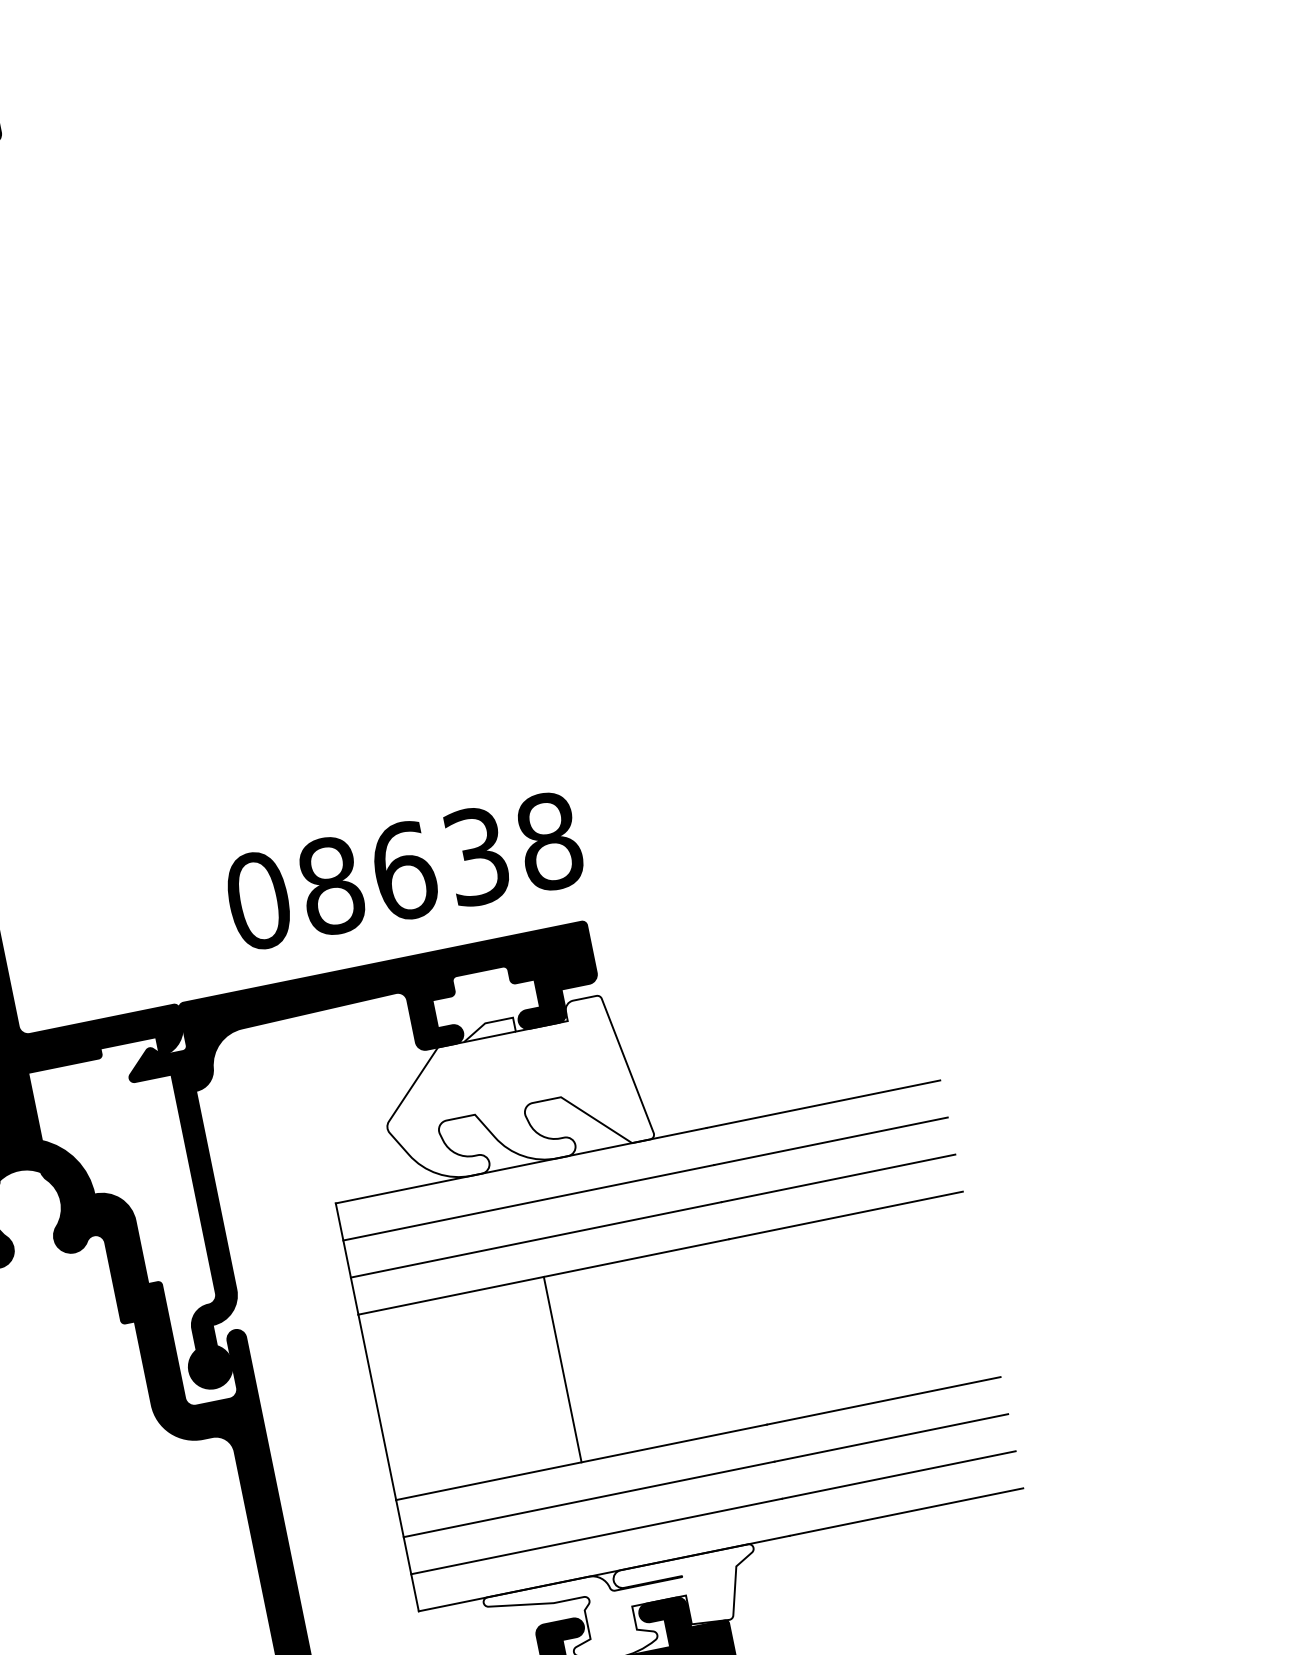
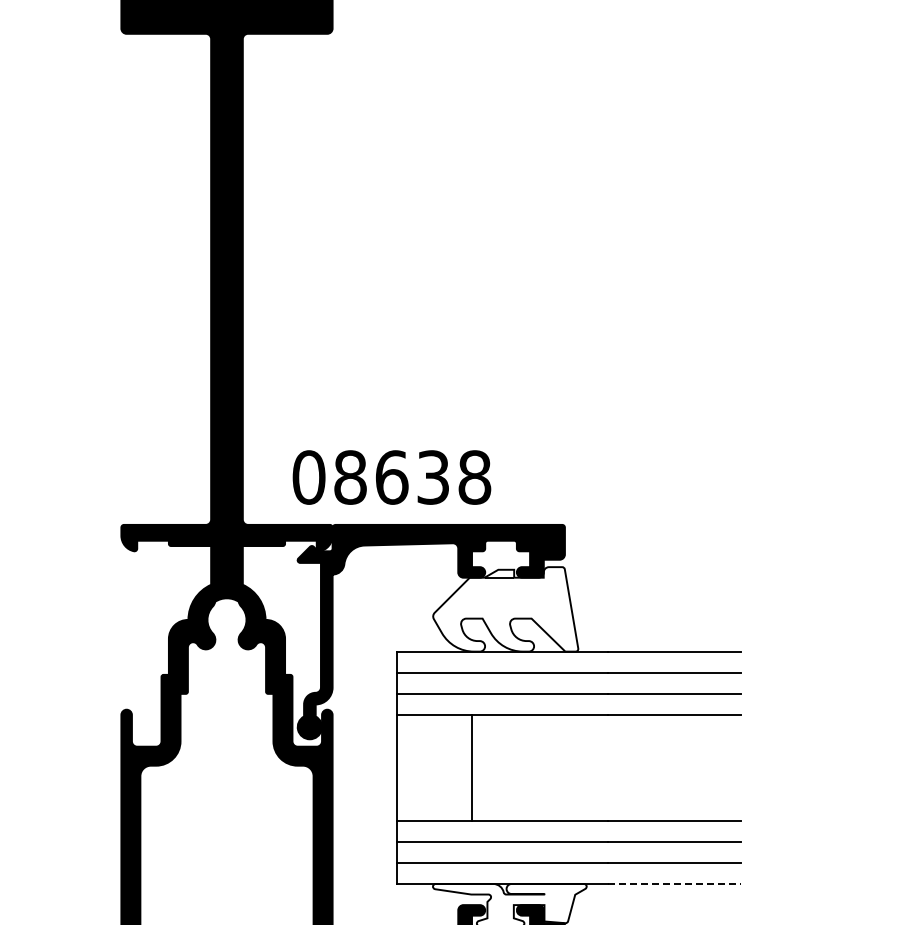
text: (403, 871) -> (391, 477), moved
line: (563, 1368) -> (472, 767), moved
line: (906, 1511) -> (674, 883), solid -> dashed

